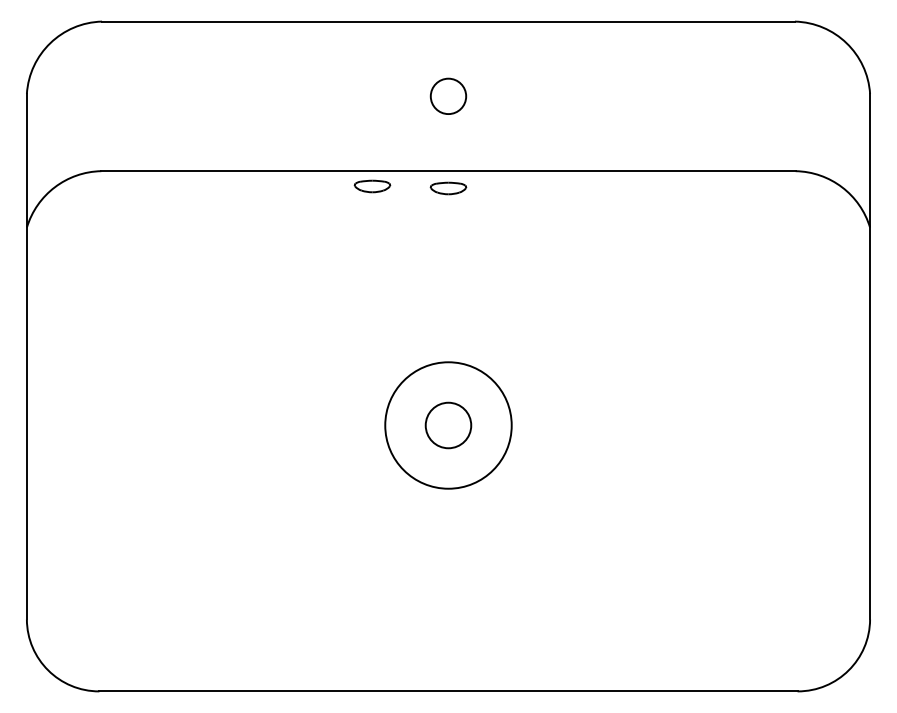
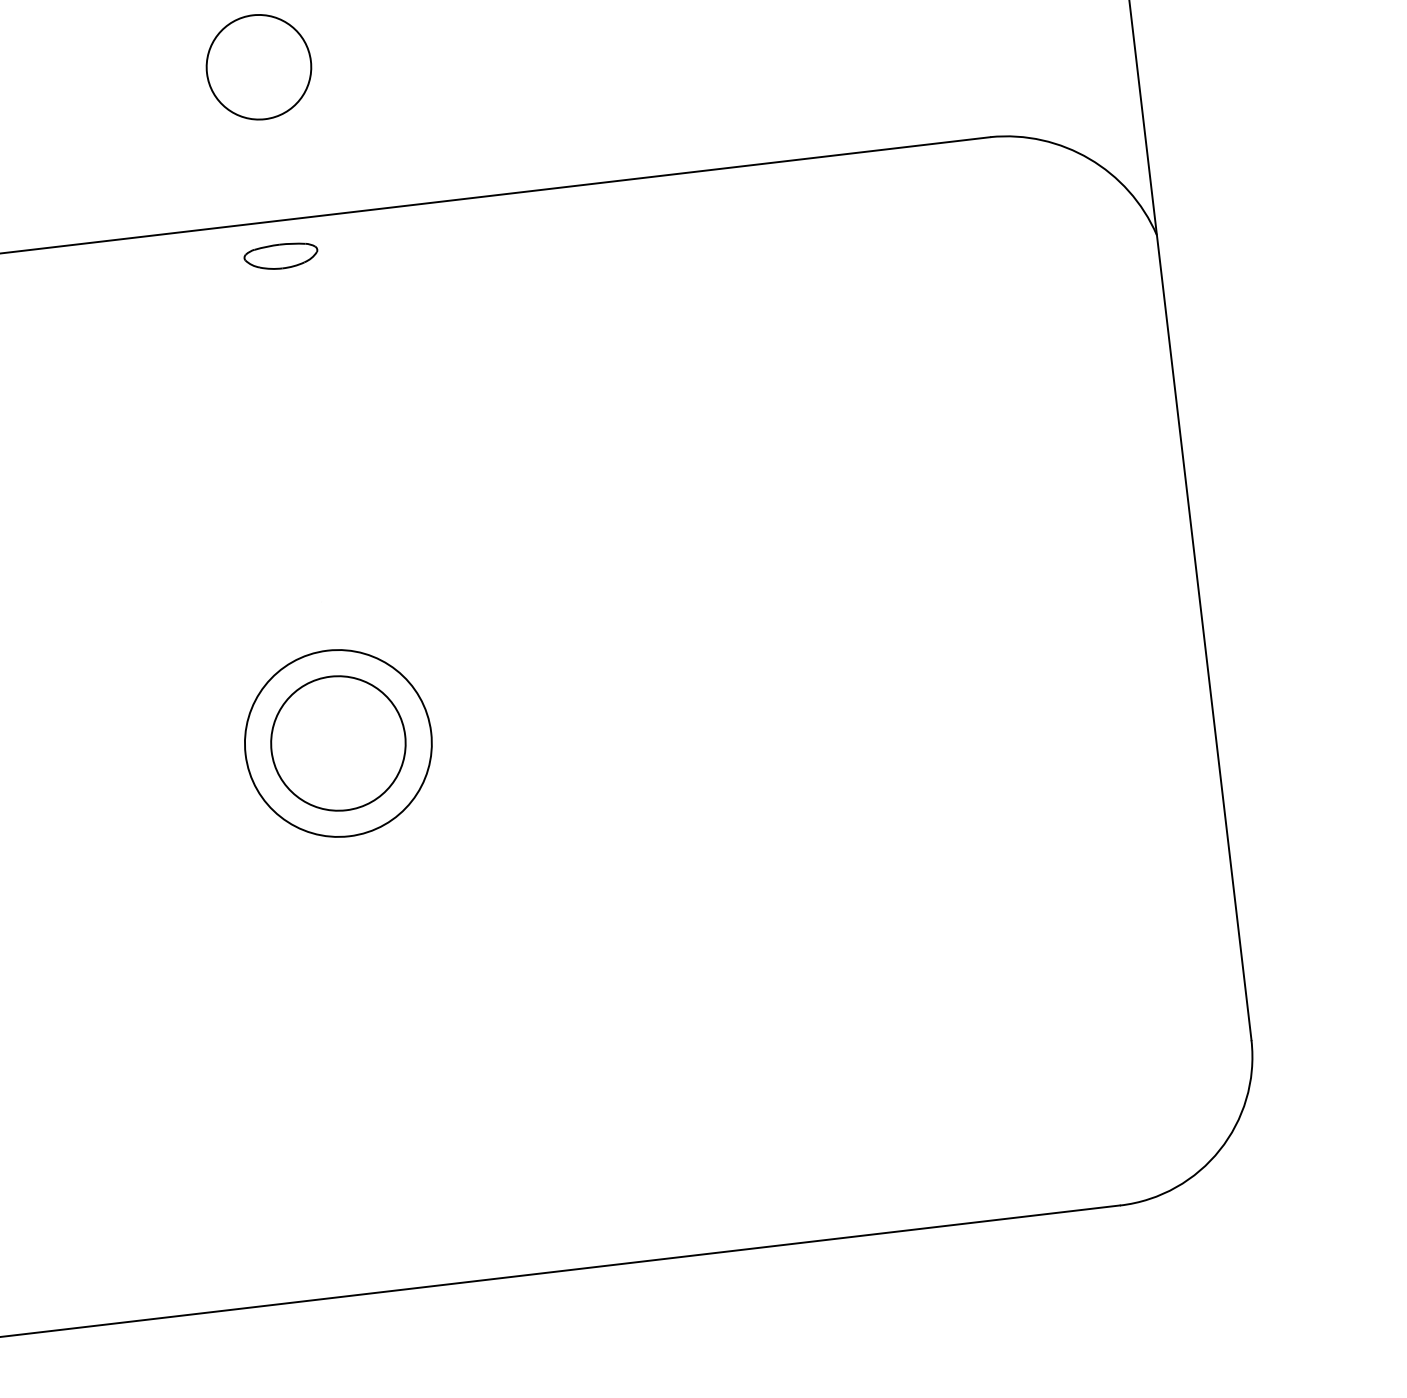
circle: (448, 96) -> (259, 67), size x1.43
part: (372, 186) -> (124, 270), removed
circle: (448, 425) -> (338, 743), size x0.71
circle: (448, 425) -> (338, 743), size x1.43

